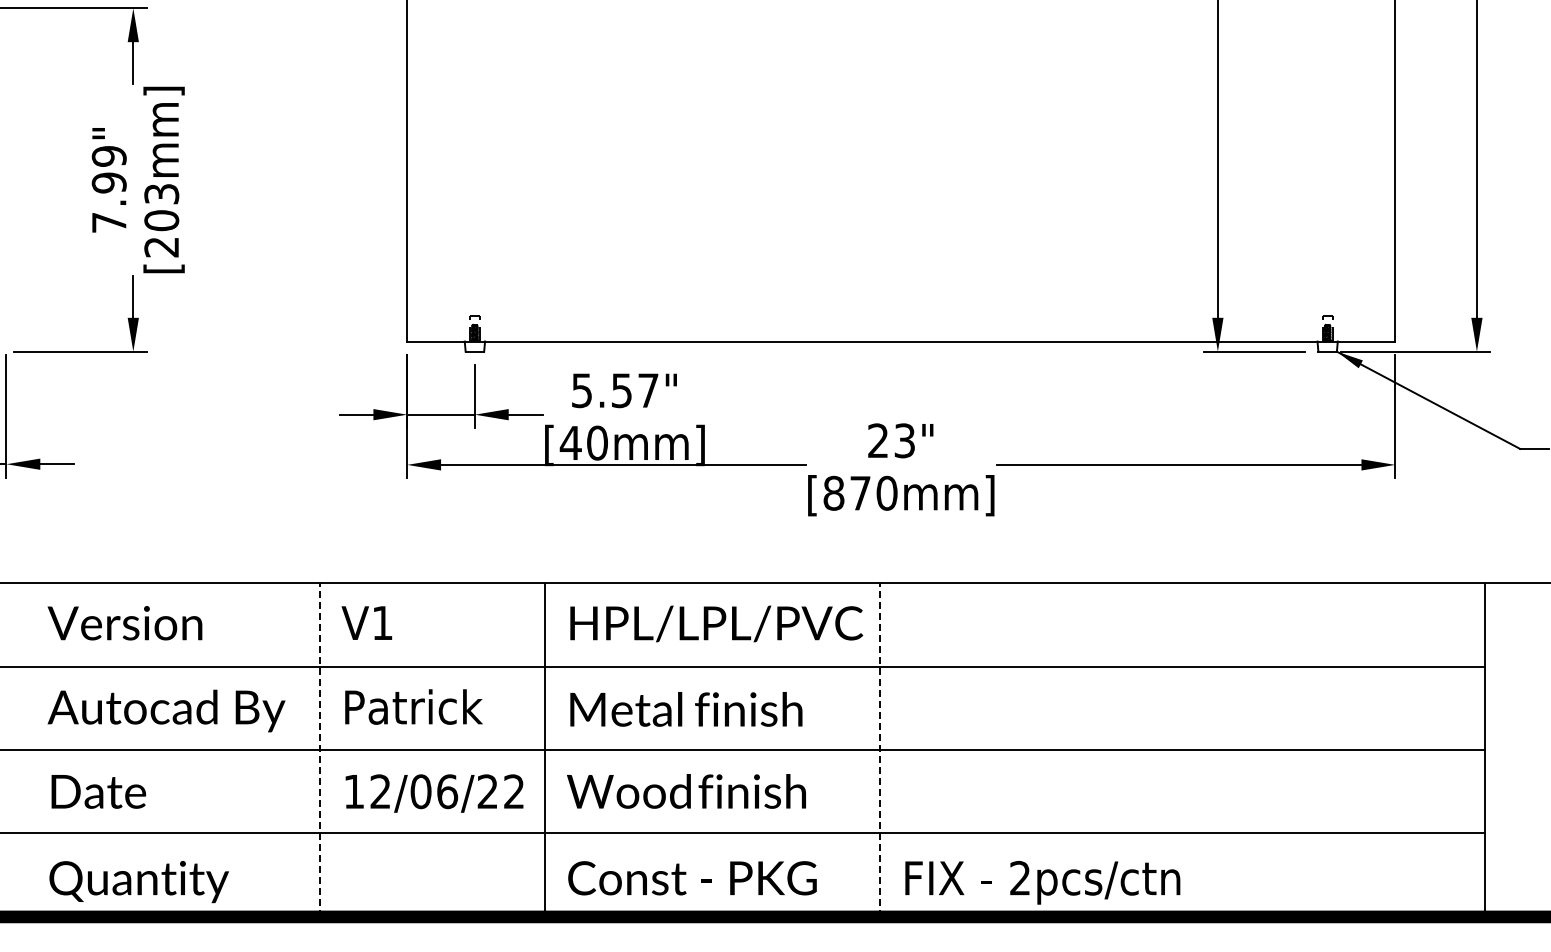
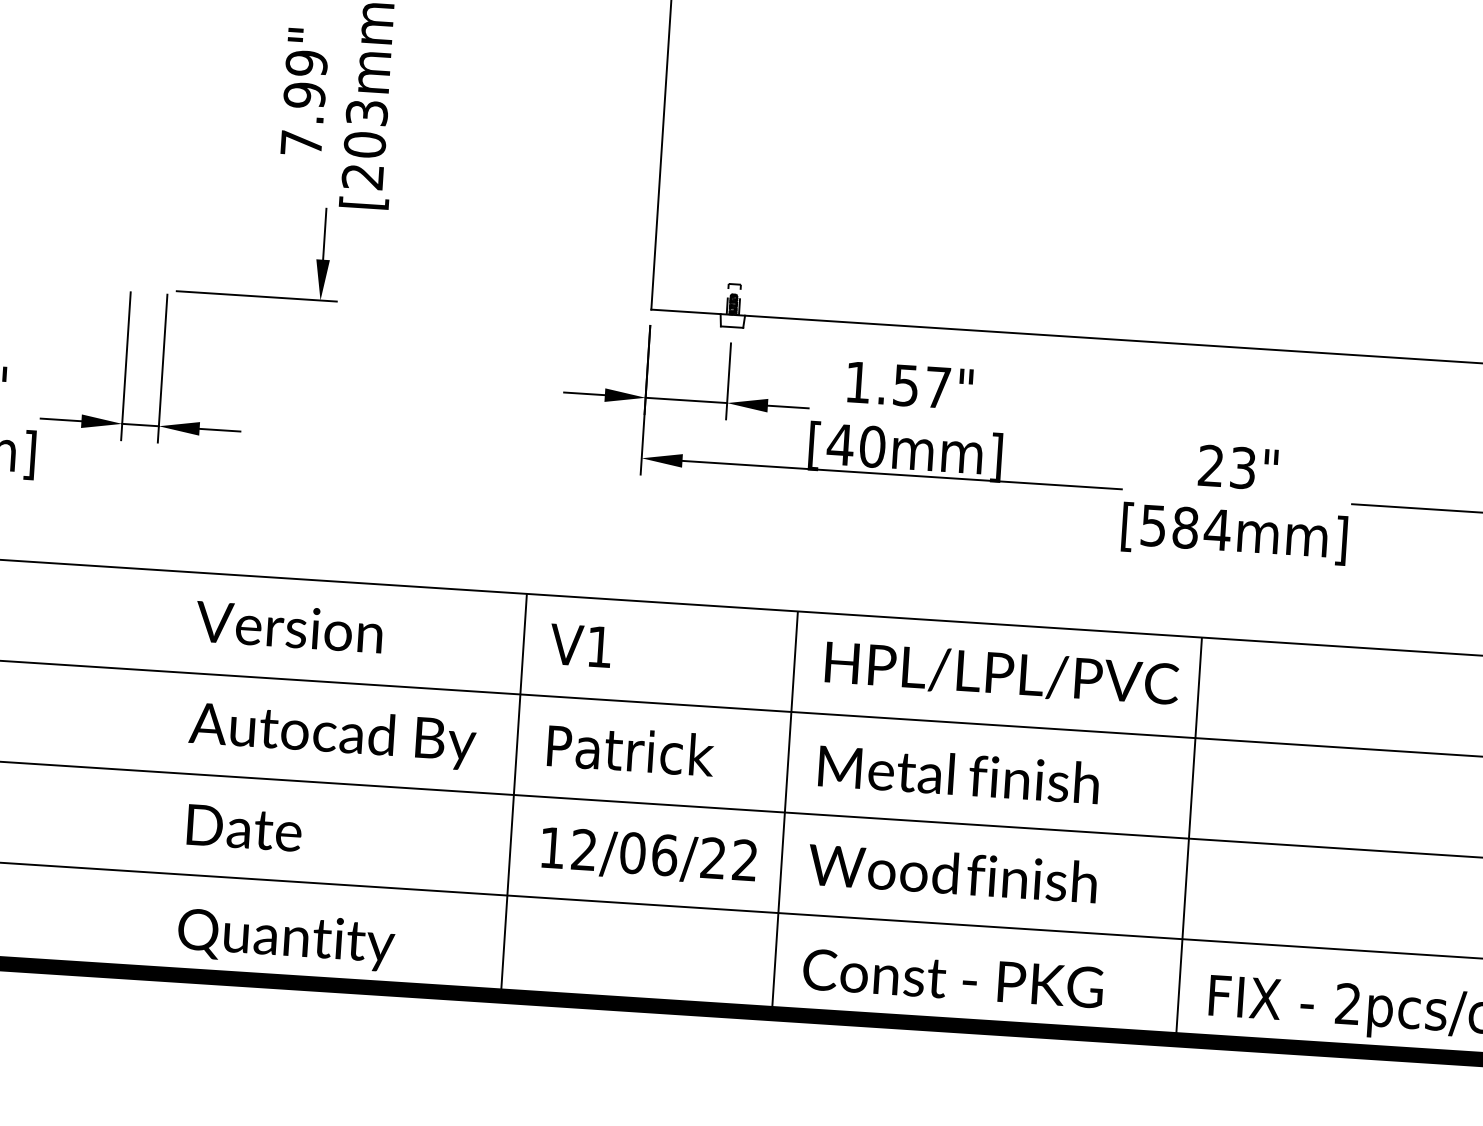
text: (581, 390) -> (857, 382), 5.57" -> 1.57"
text: (860, 492) -> (1185, 526), [870mm] -> [584mm]
line: (319, 750) -> (513, 795), dashed -> solid
line: (879, 750) -> (1188, 839), dashed -> solid

